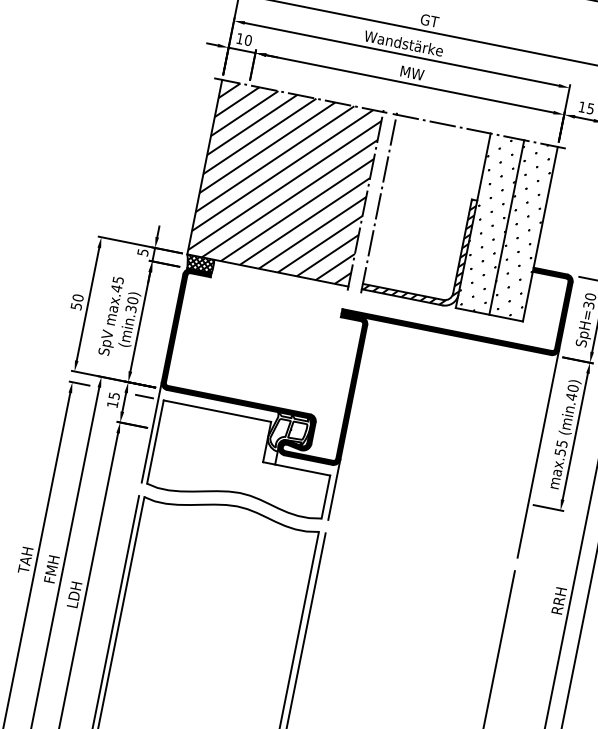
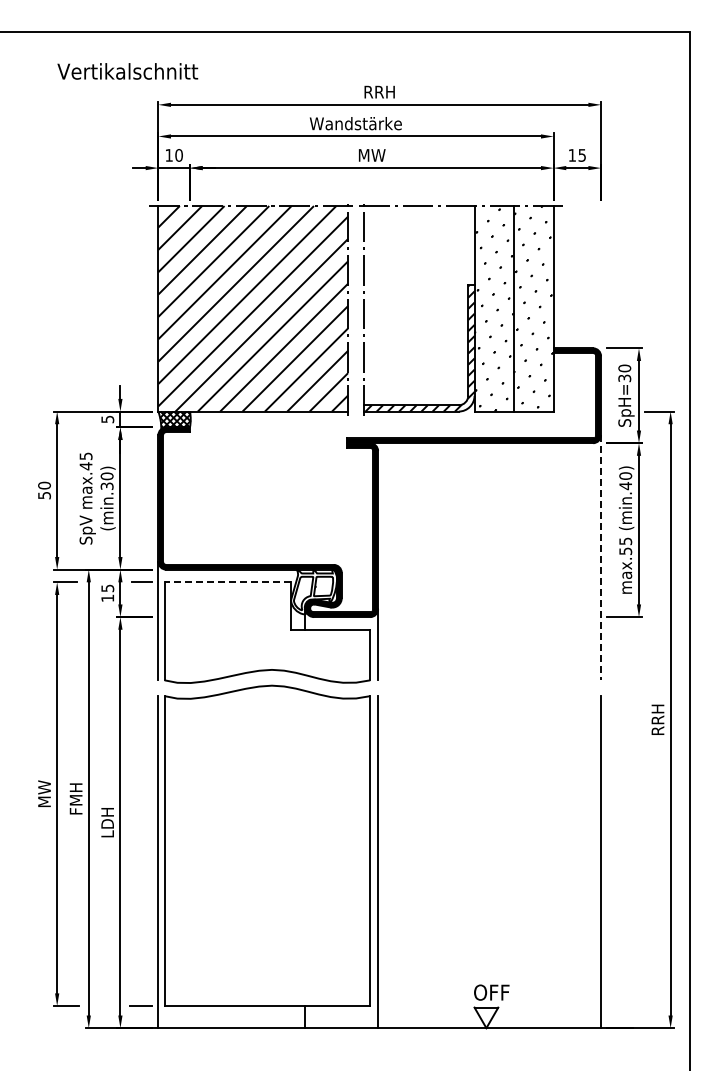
text: (429, 20) -> (379, 91), GT -> RRH
line: (217, 411) -> (227, 582), solid -> dashed
line: (538, 453) -> (601, 557), solid -> dashed
text: (25, 560) -> (44, 794), TAH -> MW

